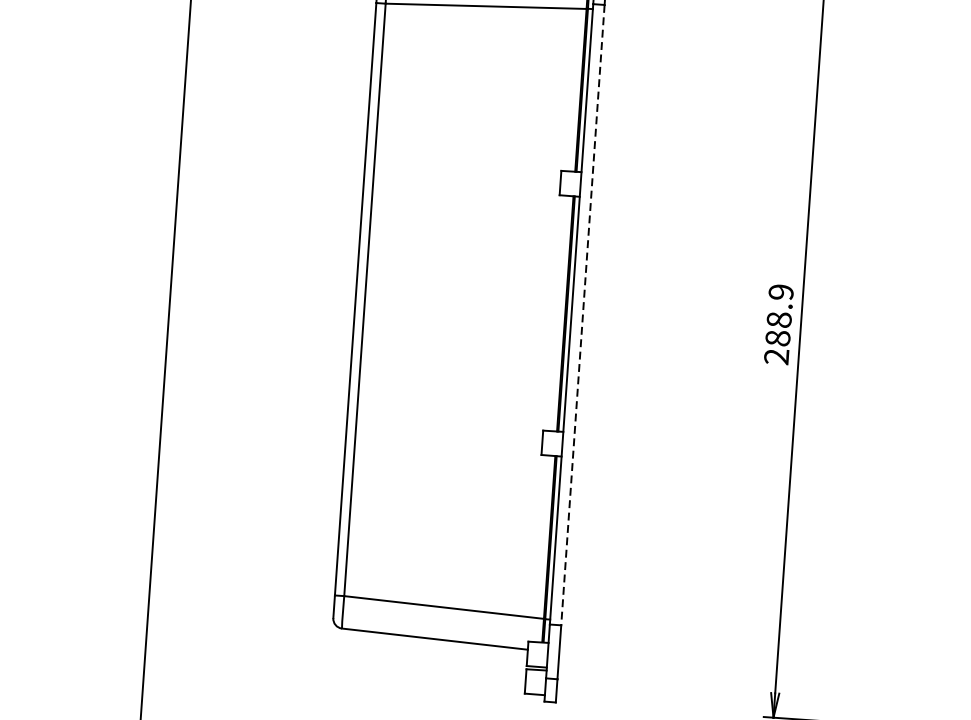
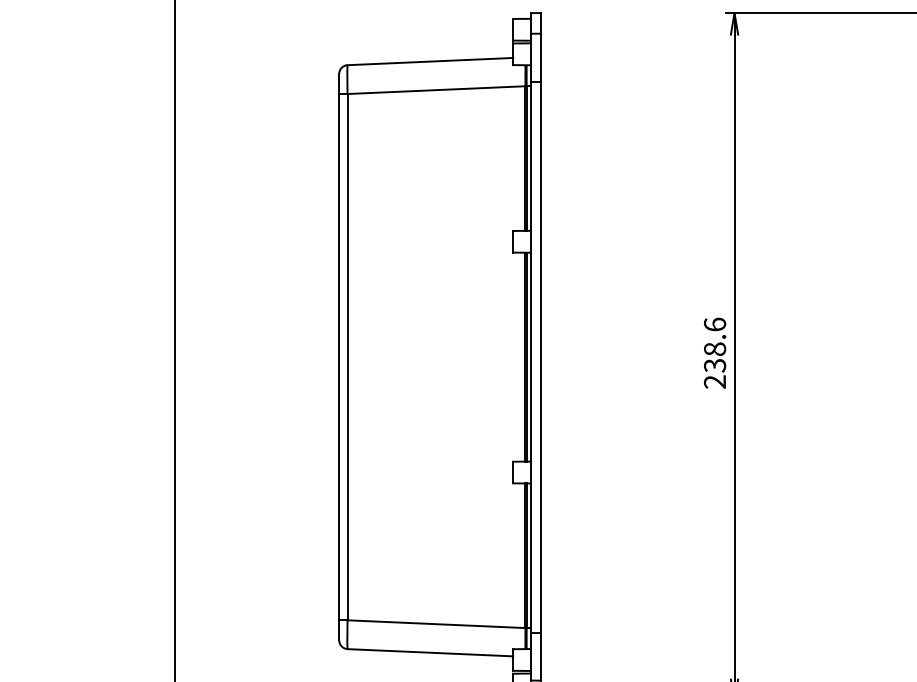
text: (779, 314) -> (714, 344), 288.9 -> 238.6
line: (583, 315) -> (541, 357), dashed -> solid

